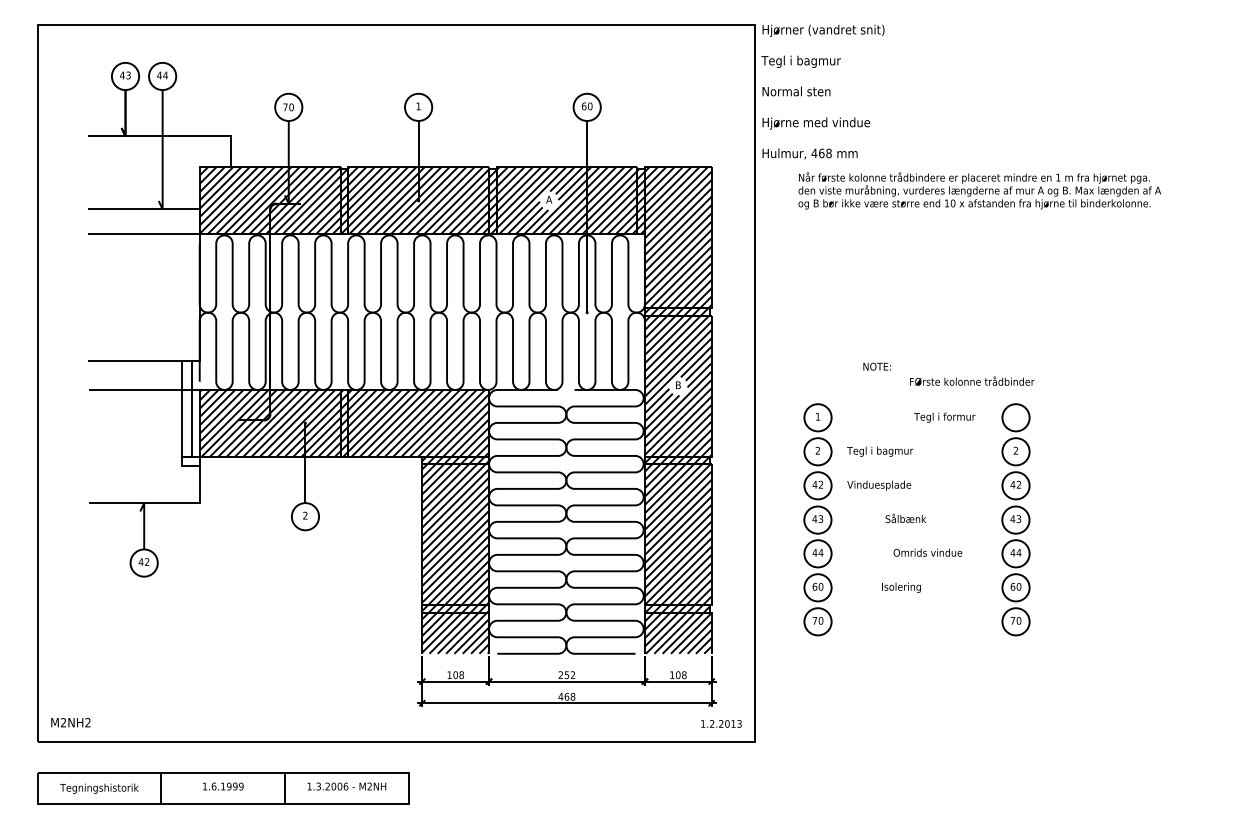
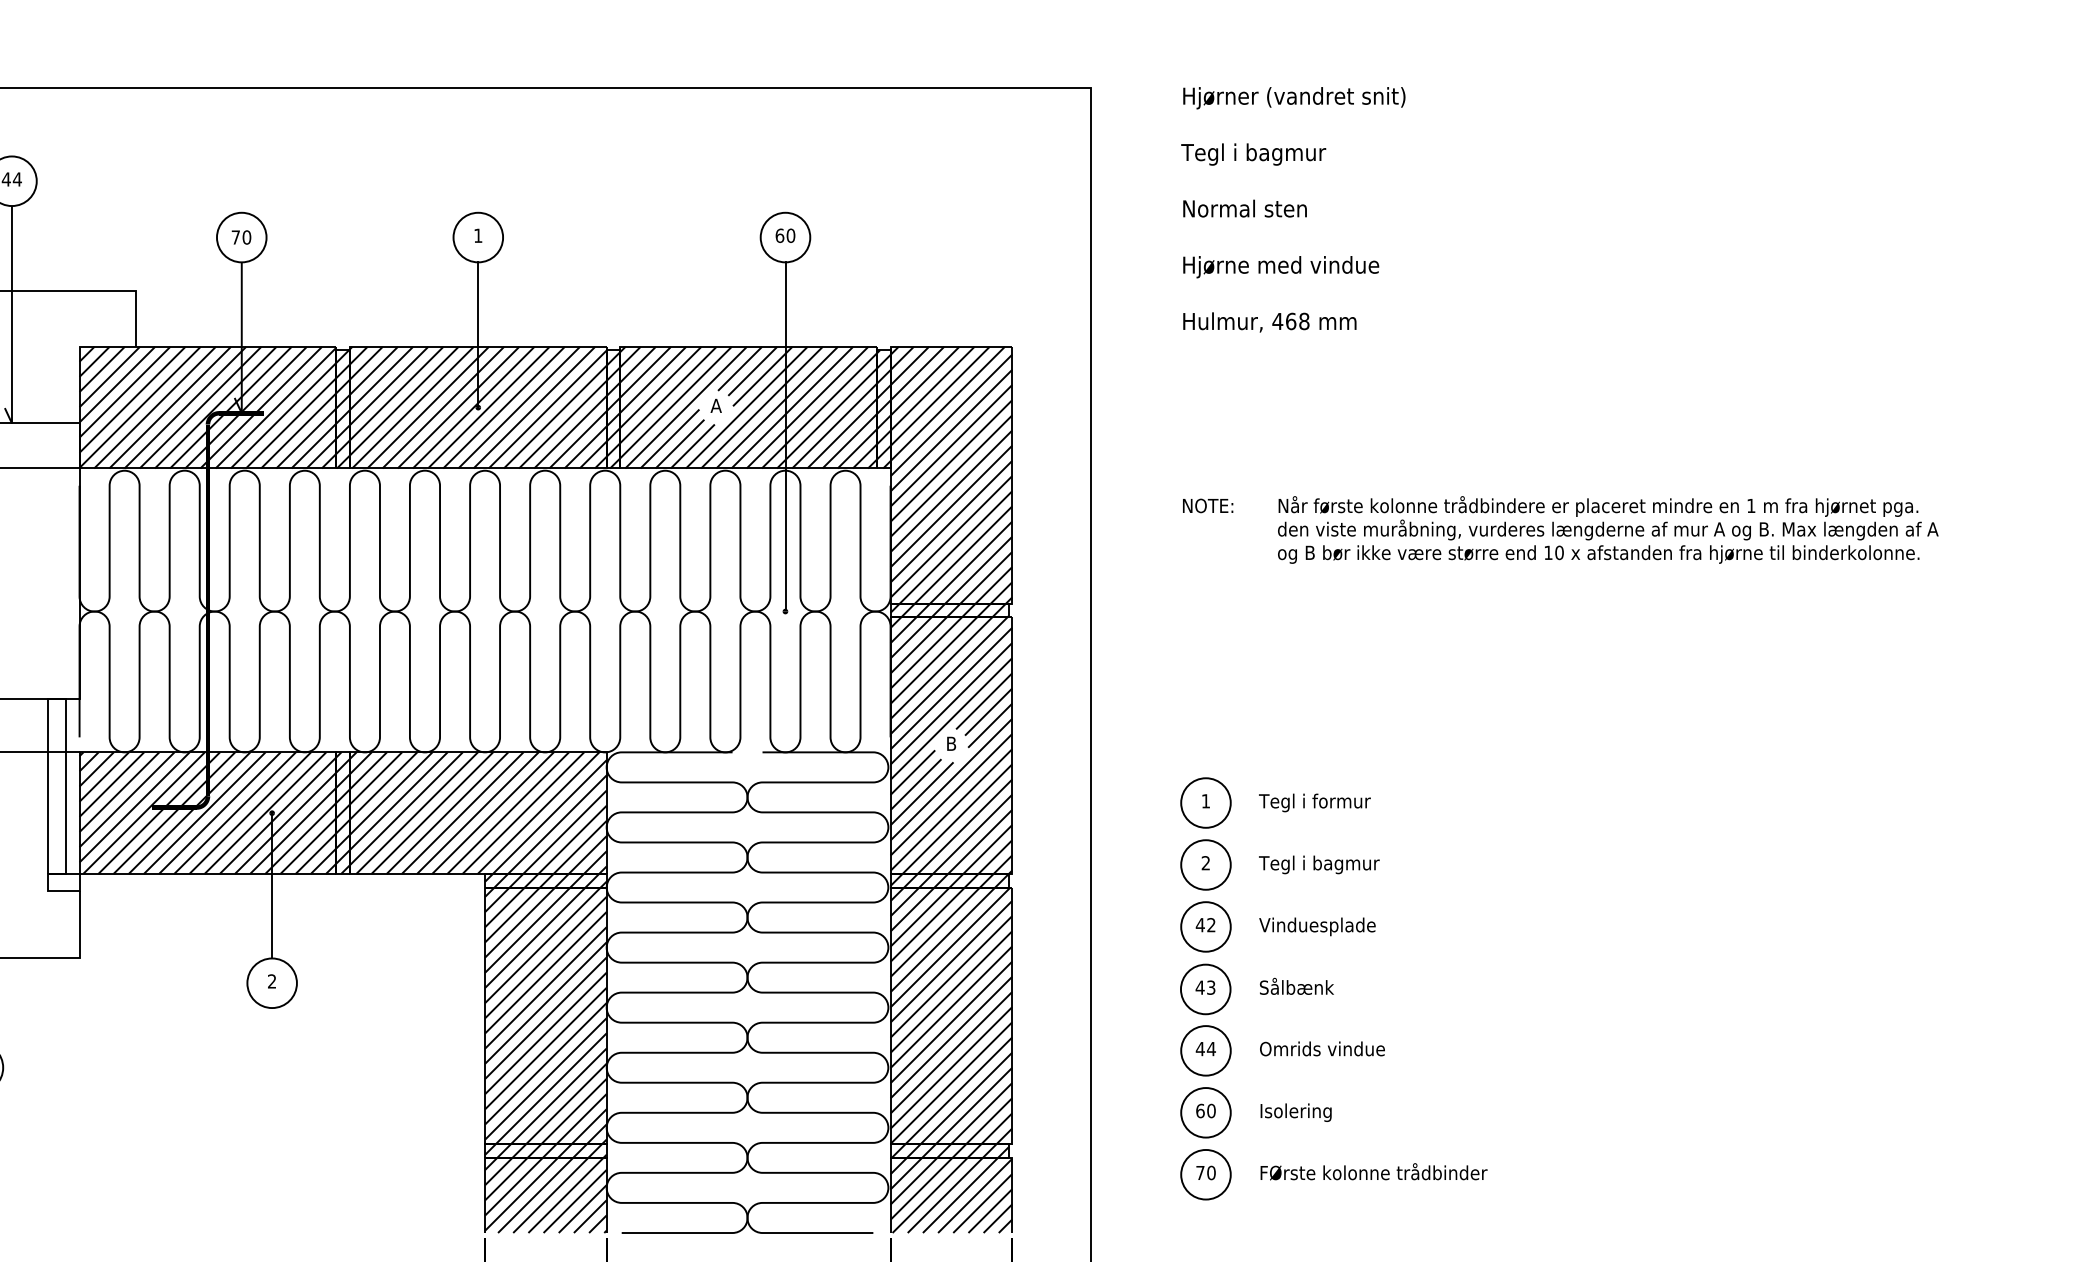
text: (822, 91) -> (1292, 208), moved
text: (979, 190) -> (1607, 529), moved
text: (876, 366) -> (1206, 505), moved
text: (972, 380) -> (1374, 1170), moved
text: (944, 417) -> (1314, 802), moved
text: (905, 518) -> (1296, 986), moved
part: (1015, 519) -> (1565, 988), removed
text: (927, 552) -> (1321, 1048), moved
text: (901, 587) -> (1296, 1112), moved

